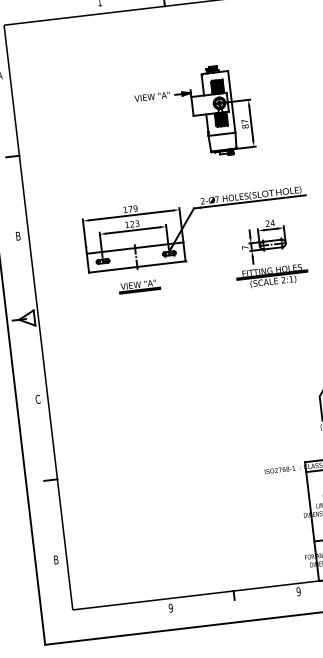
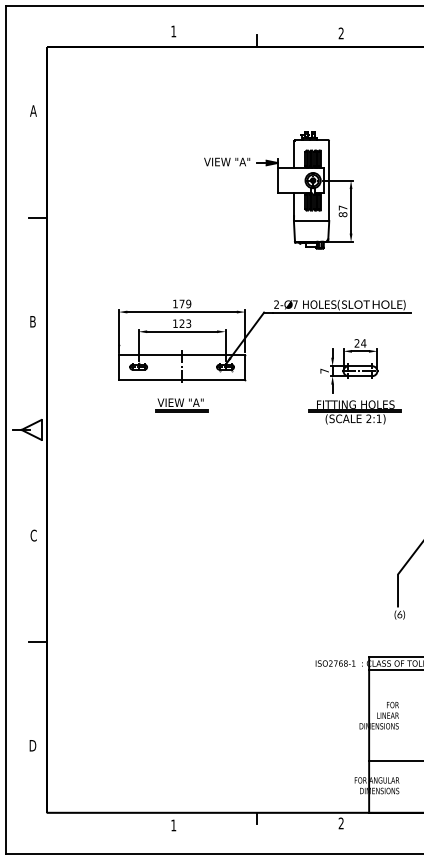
text: (55, 559) -> (32, 745), B -> D
text: (298, 591) -> (340, 823), 9 -> 2
text: (170, 608) -> (173, 825), 9 -> 1

